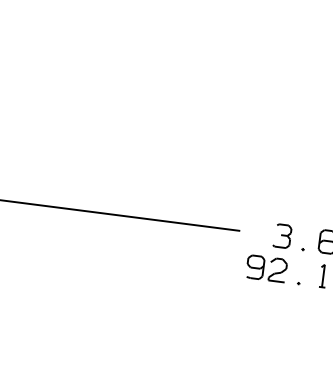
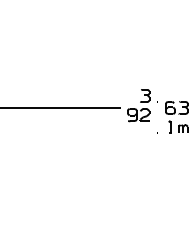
part: (275, 252) -> (142, 105), moved

